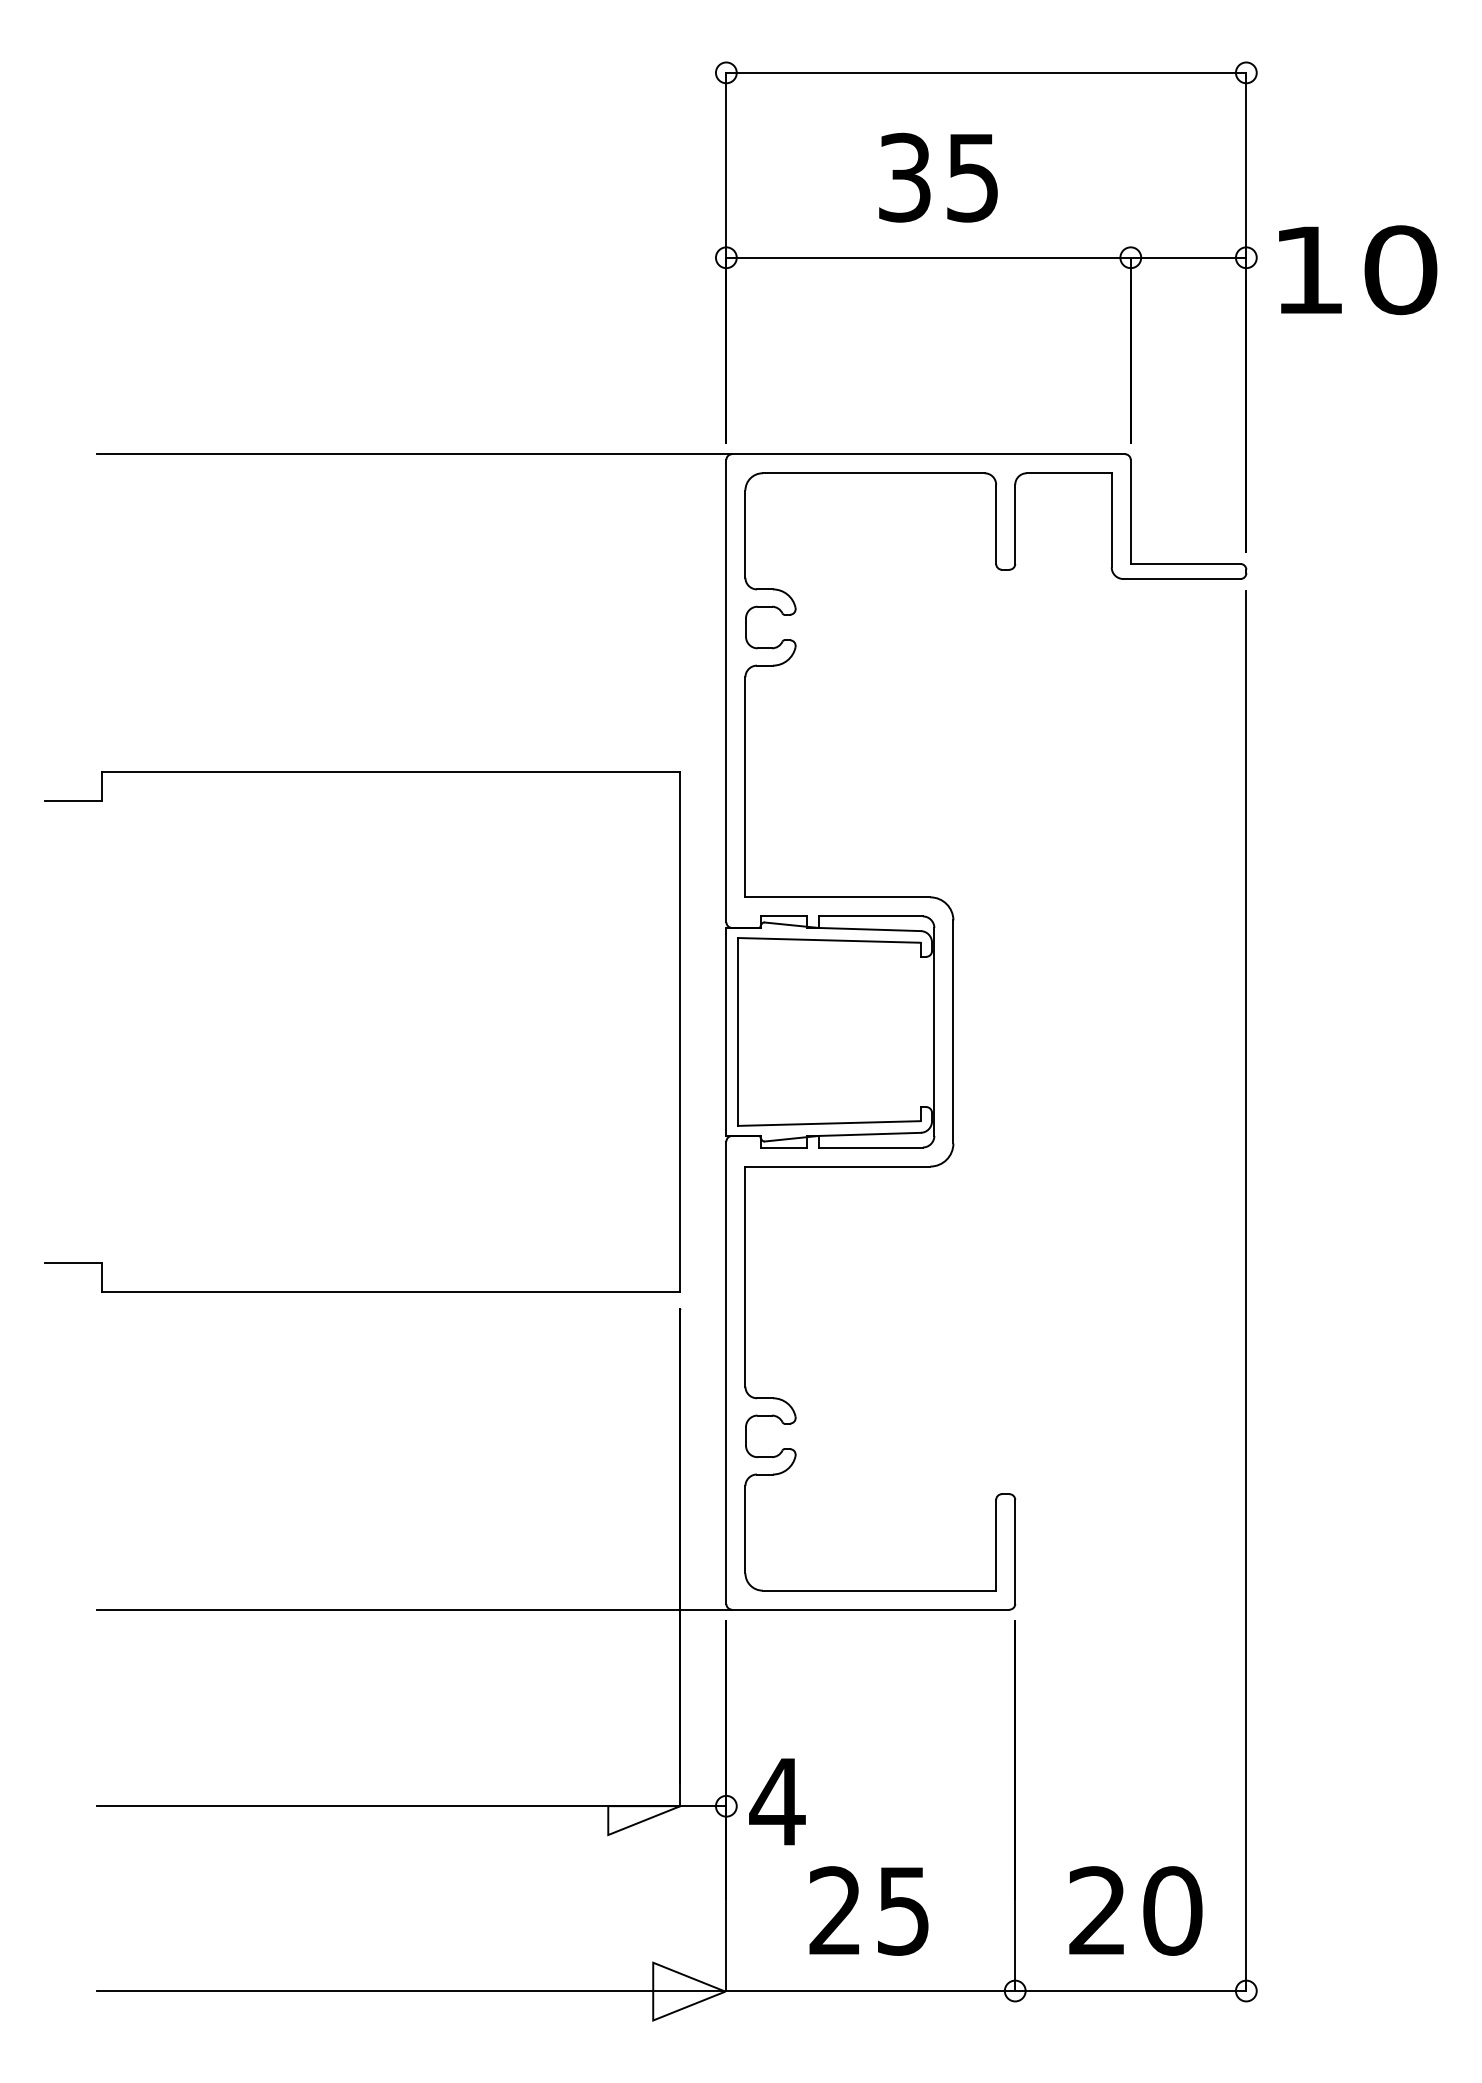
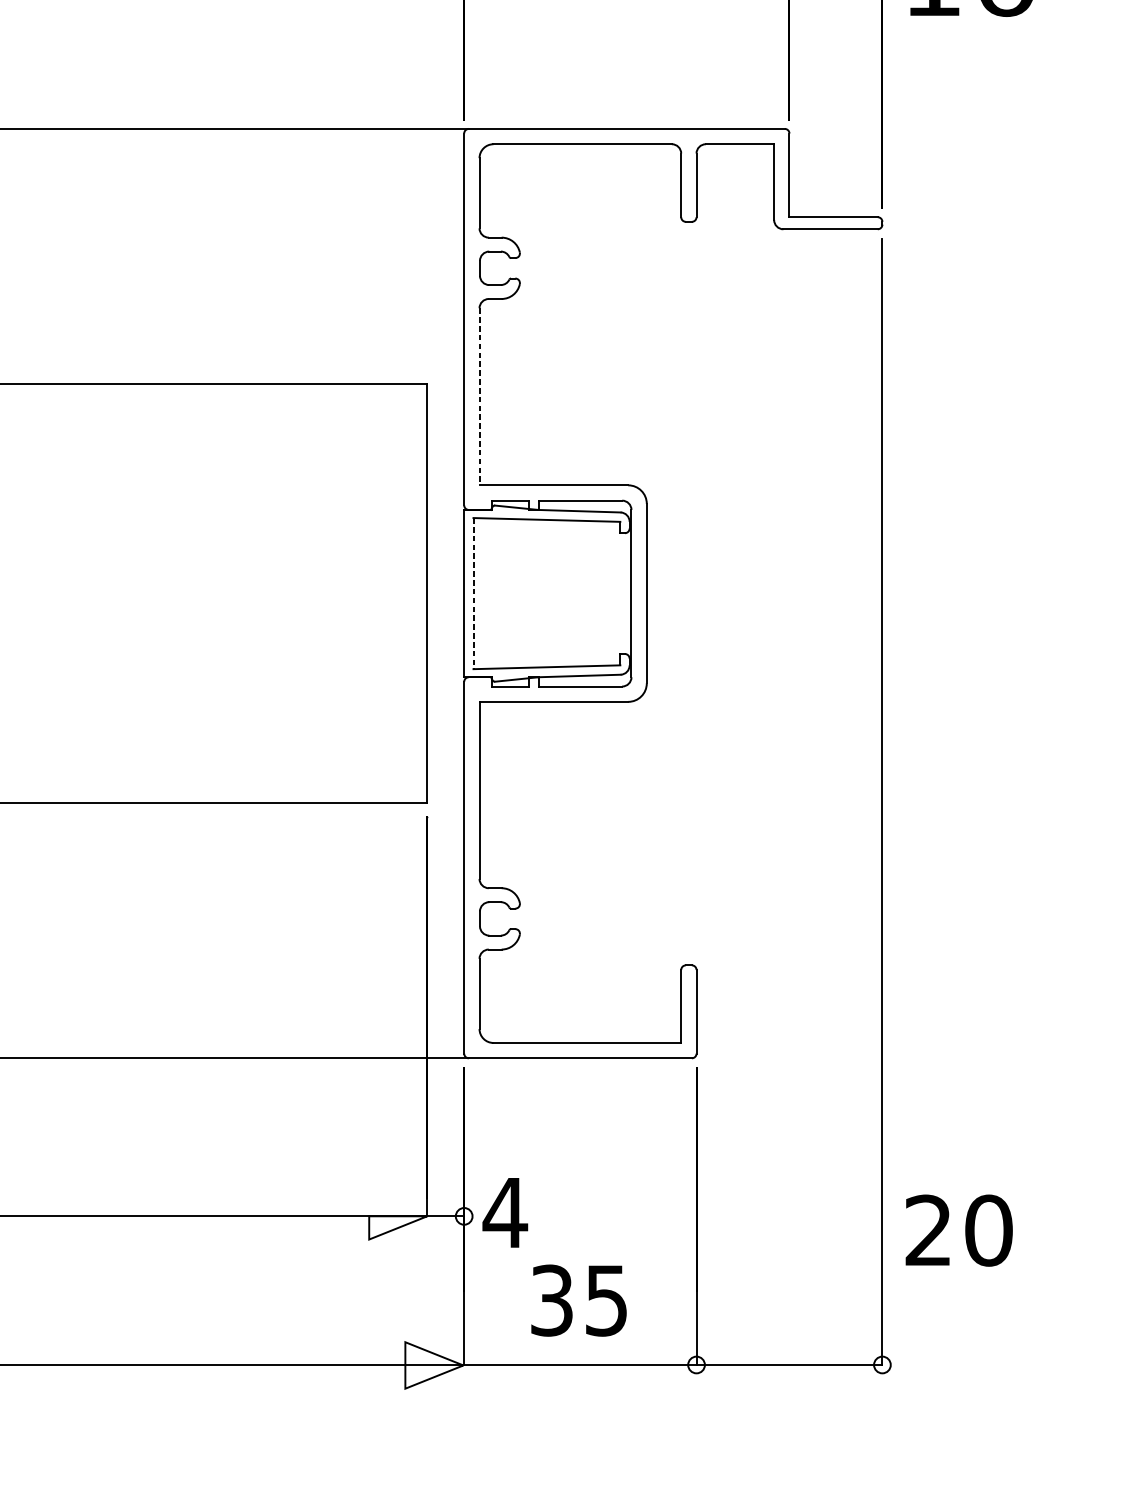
line: (745, 787) -> (479, 396), solid -> dashed
line: (737, 1031) -> (473, 593), solid -> dashed
text: (835, 1910) -> (551, 1300), 25 -> 35
text: (1135, 1910) -> (958, 1230), moved

